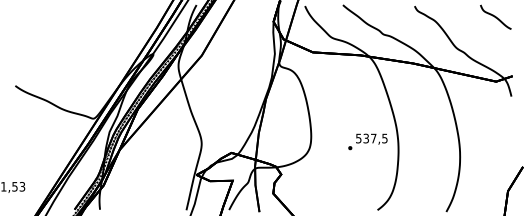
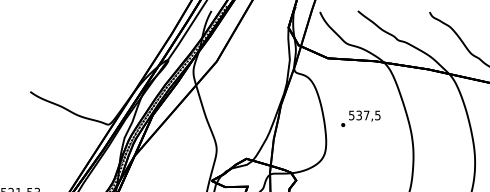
text: (367, 141) -> (360, 118), moved

